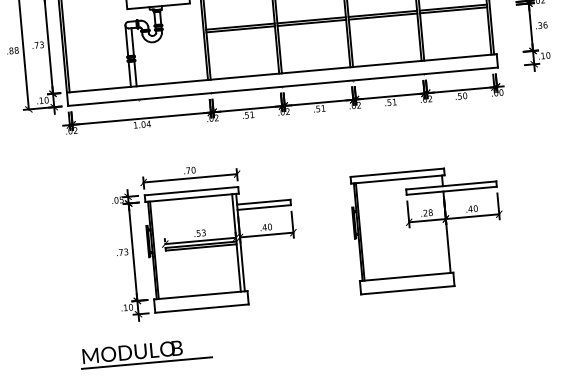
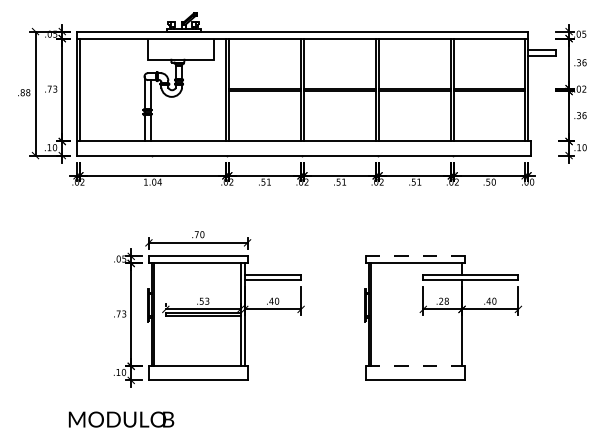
line: (398, 172) -> (416, 256), solid -> dashed
line: (406, 277) -> (415, 366), solid -> dashed
line: (146, 363) -> (135, 432), removed

